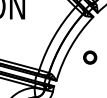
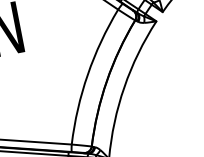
circle: (90, 57) -> (165, 100), removed

